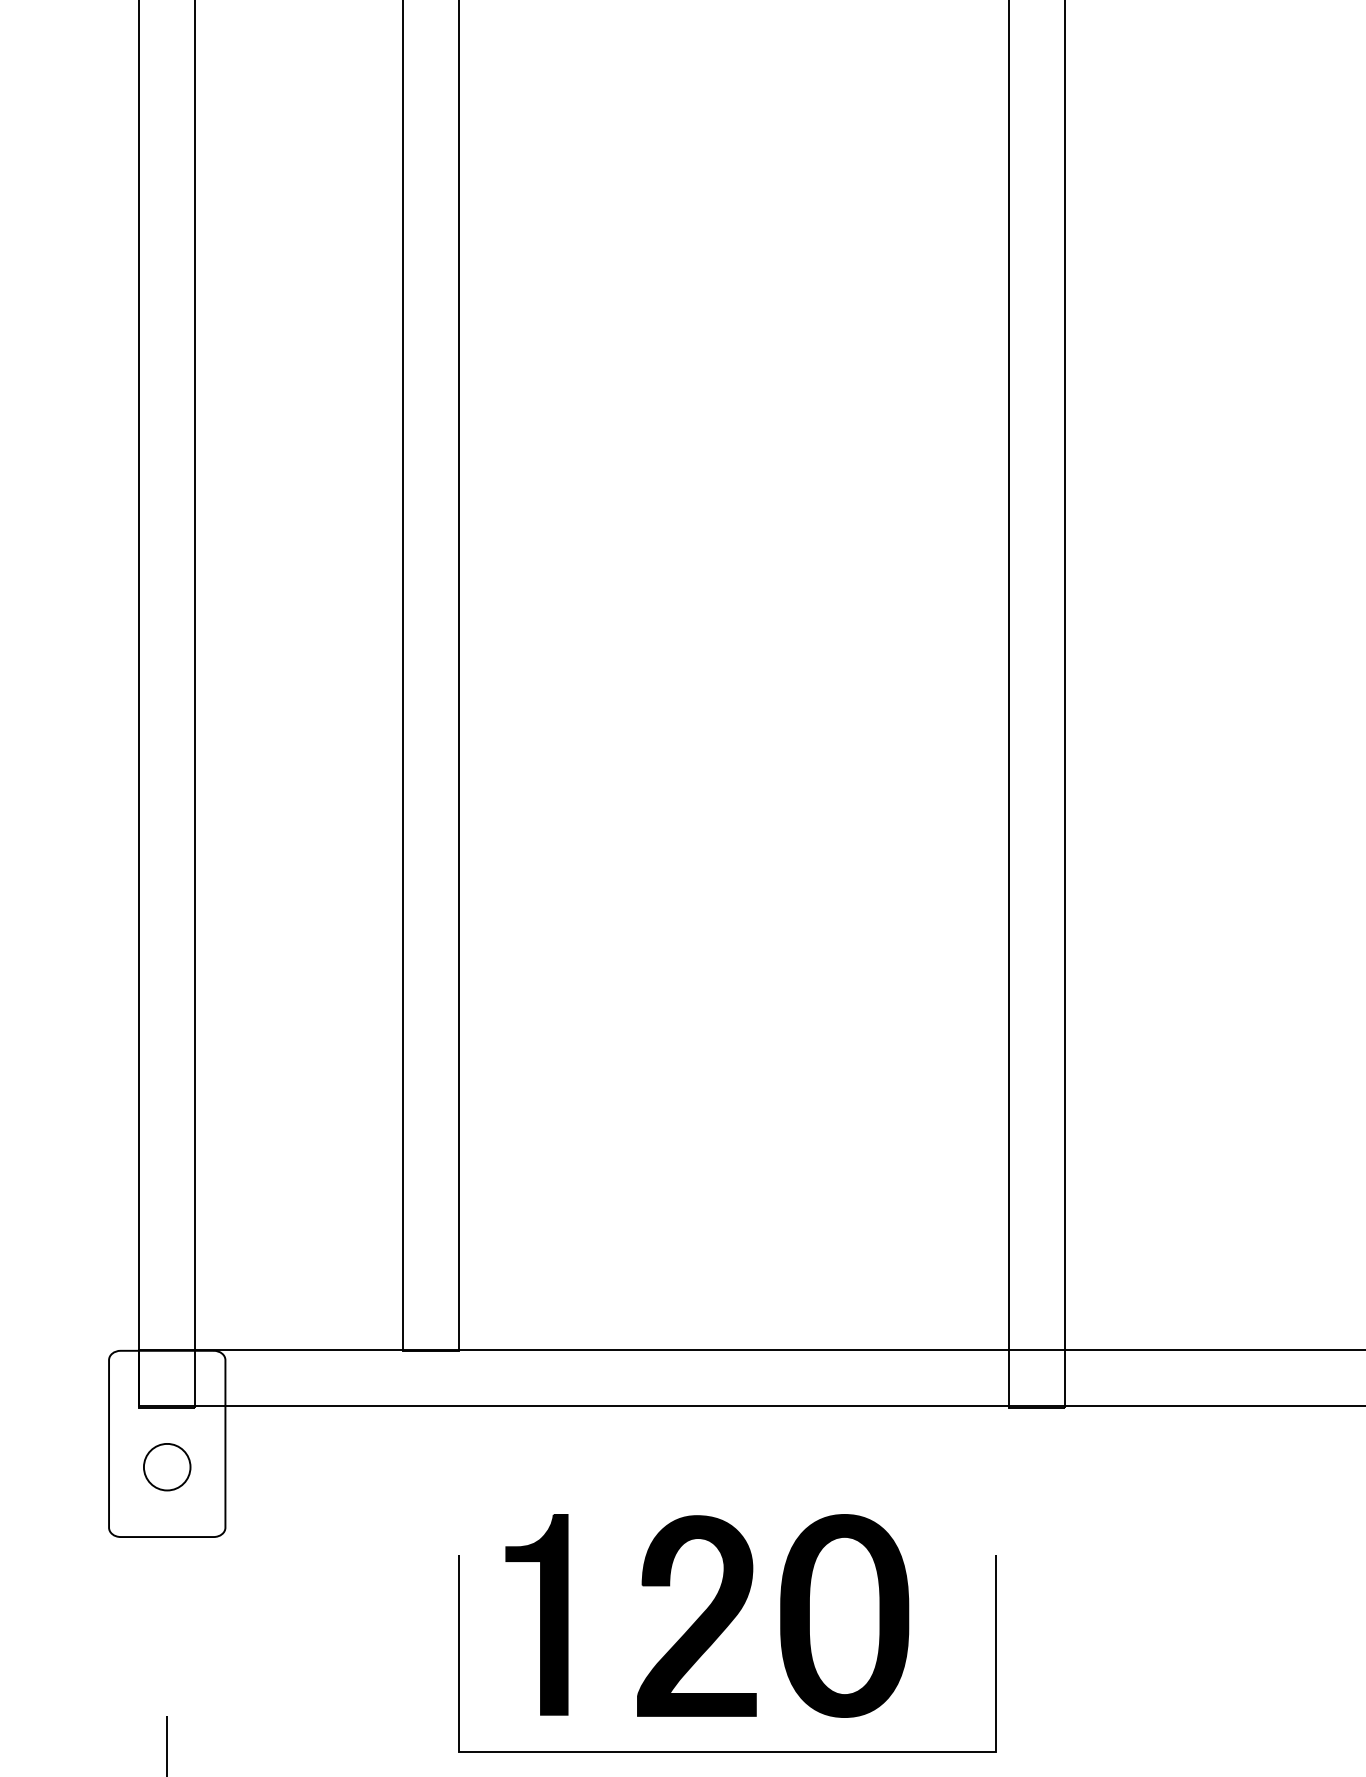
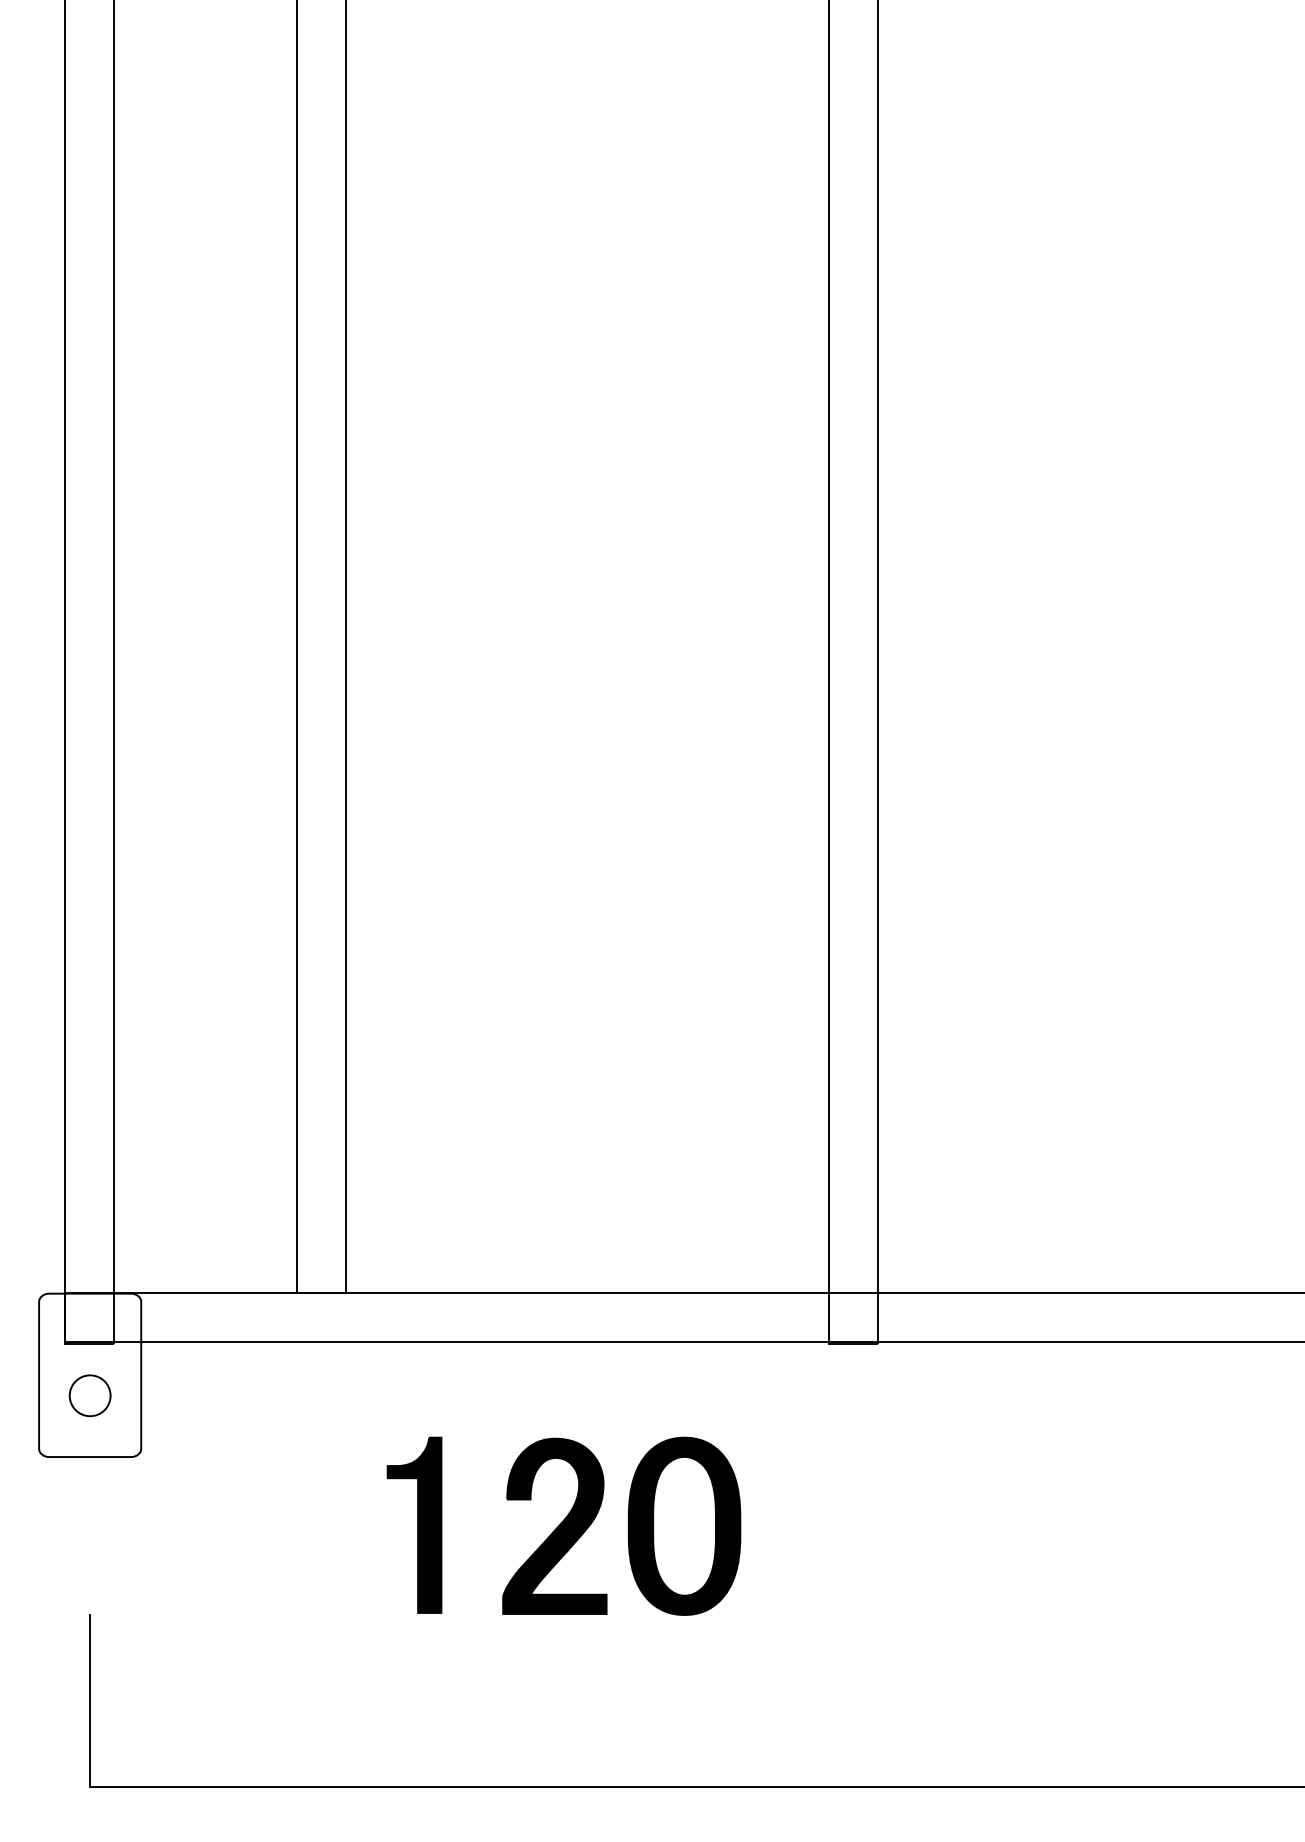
line: (727, 1751) -> (581, 1645), removed

